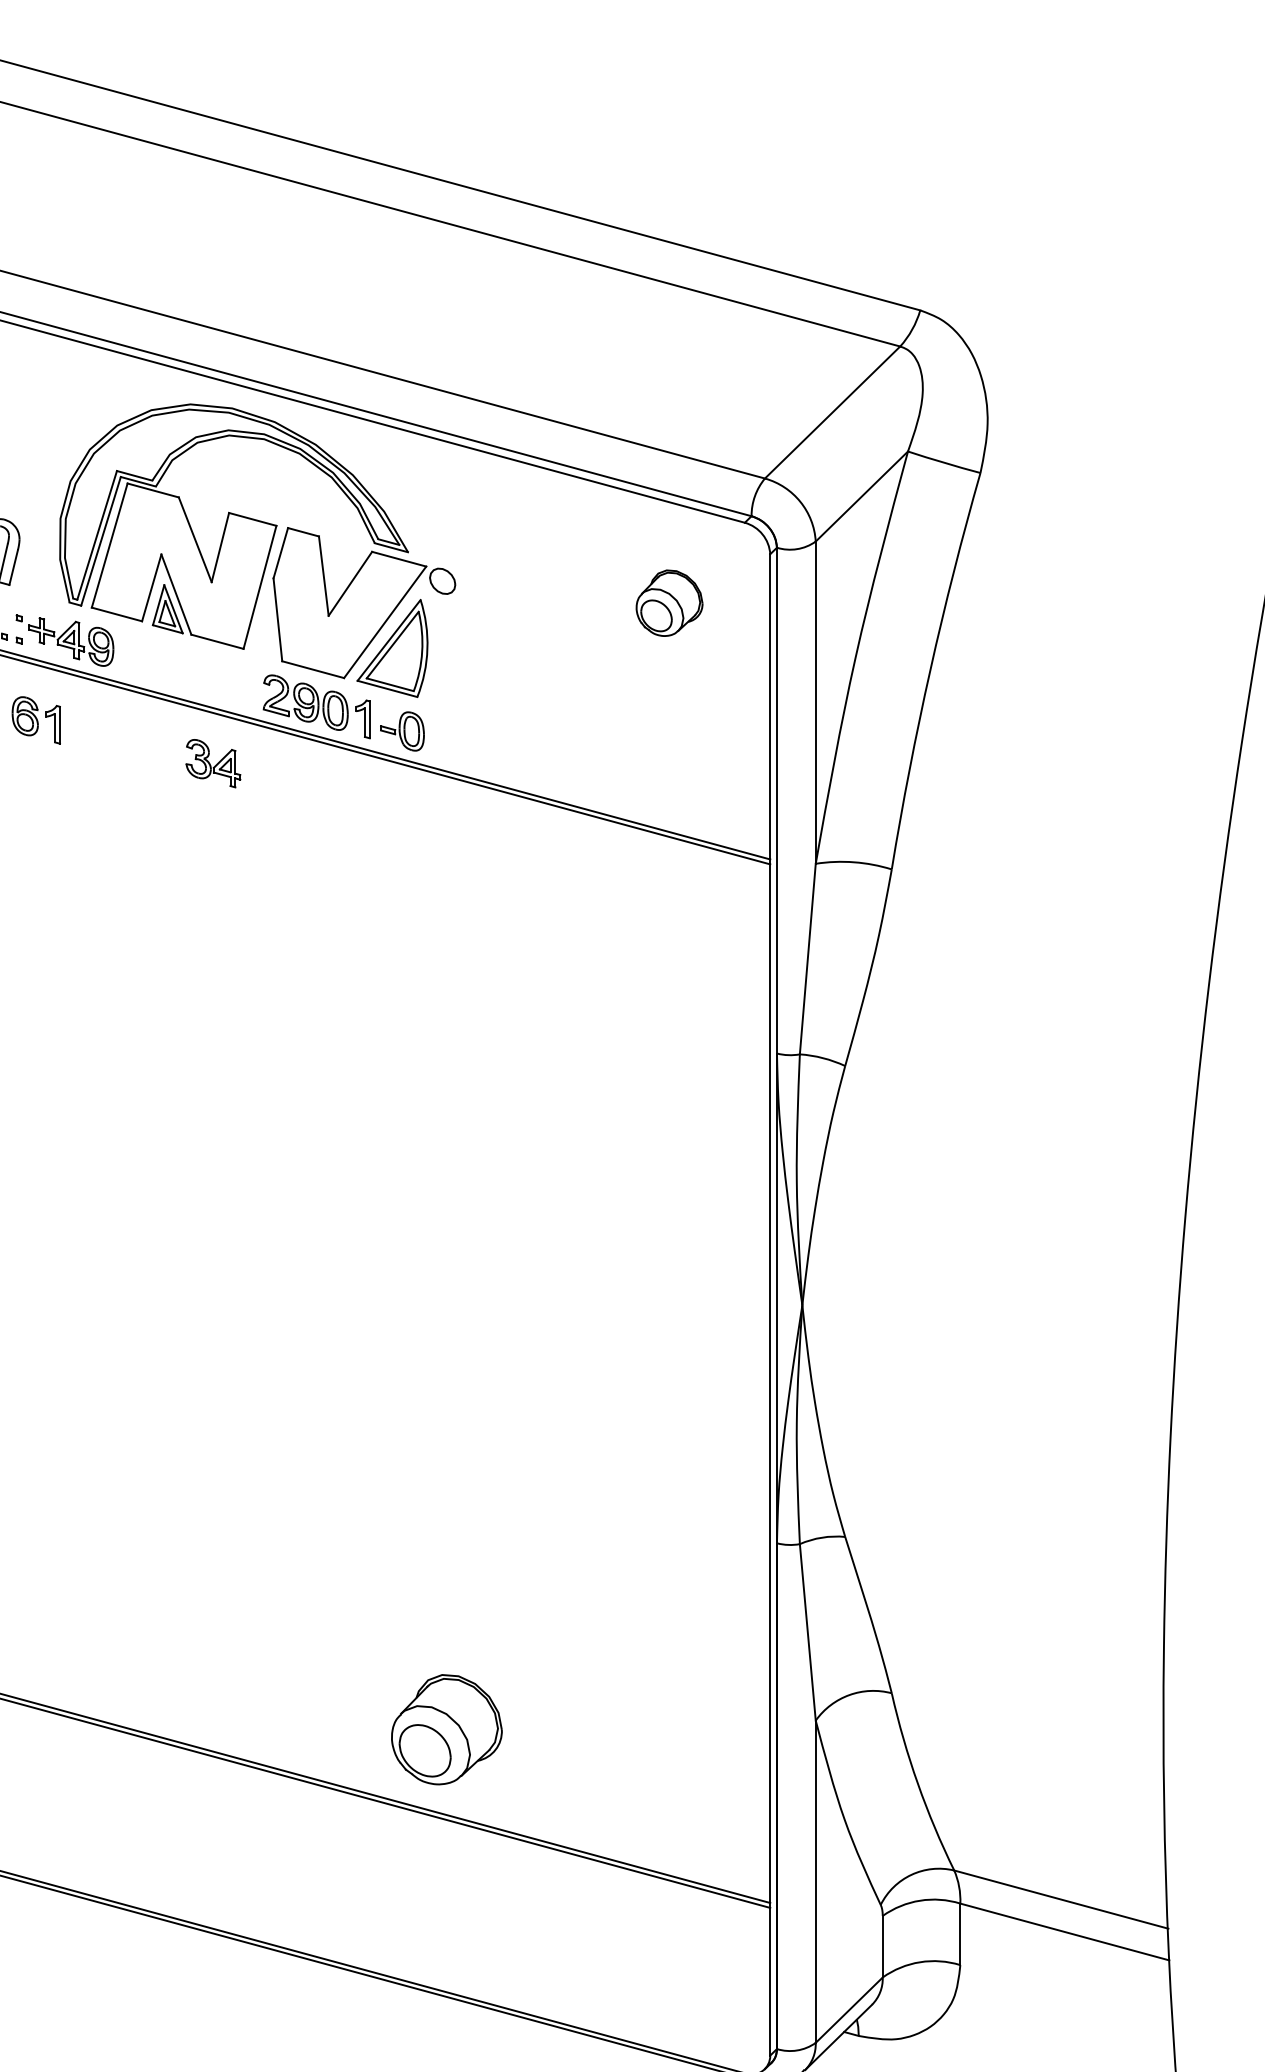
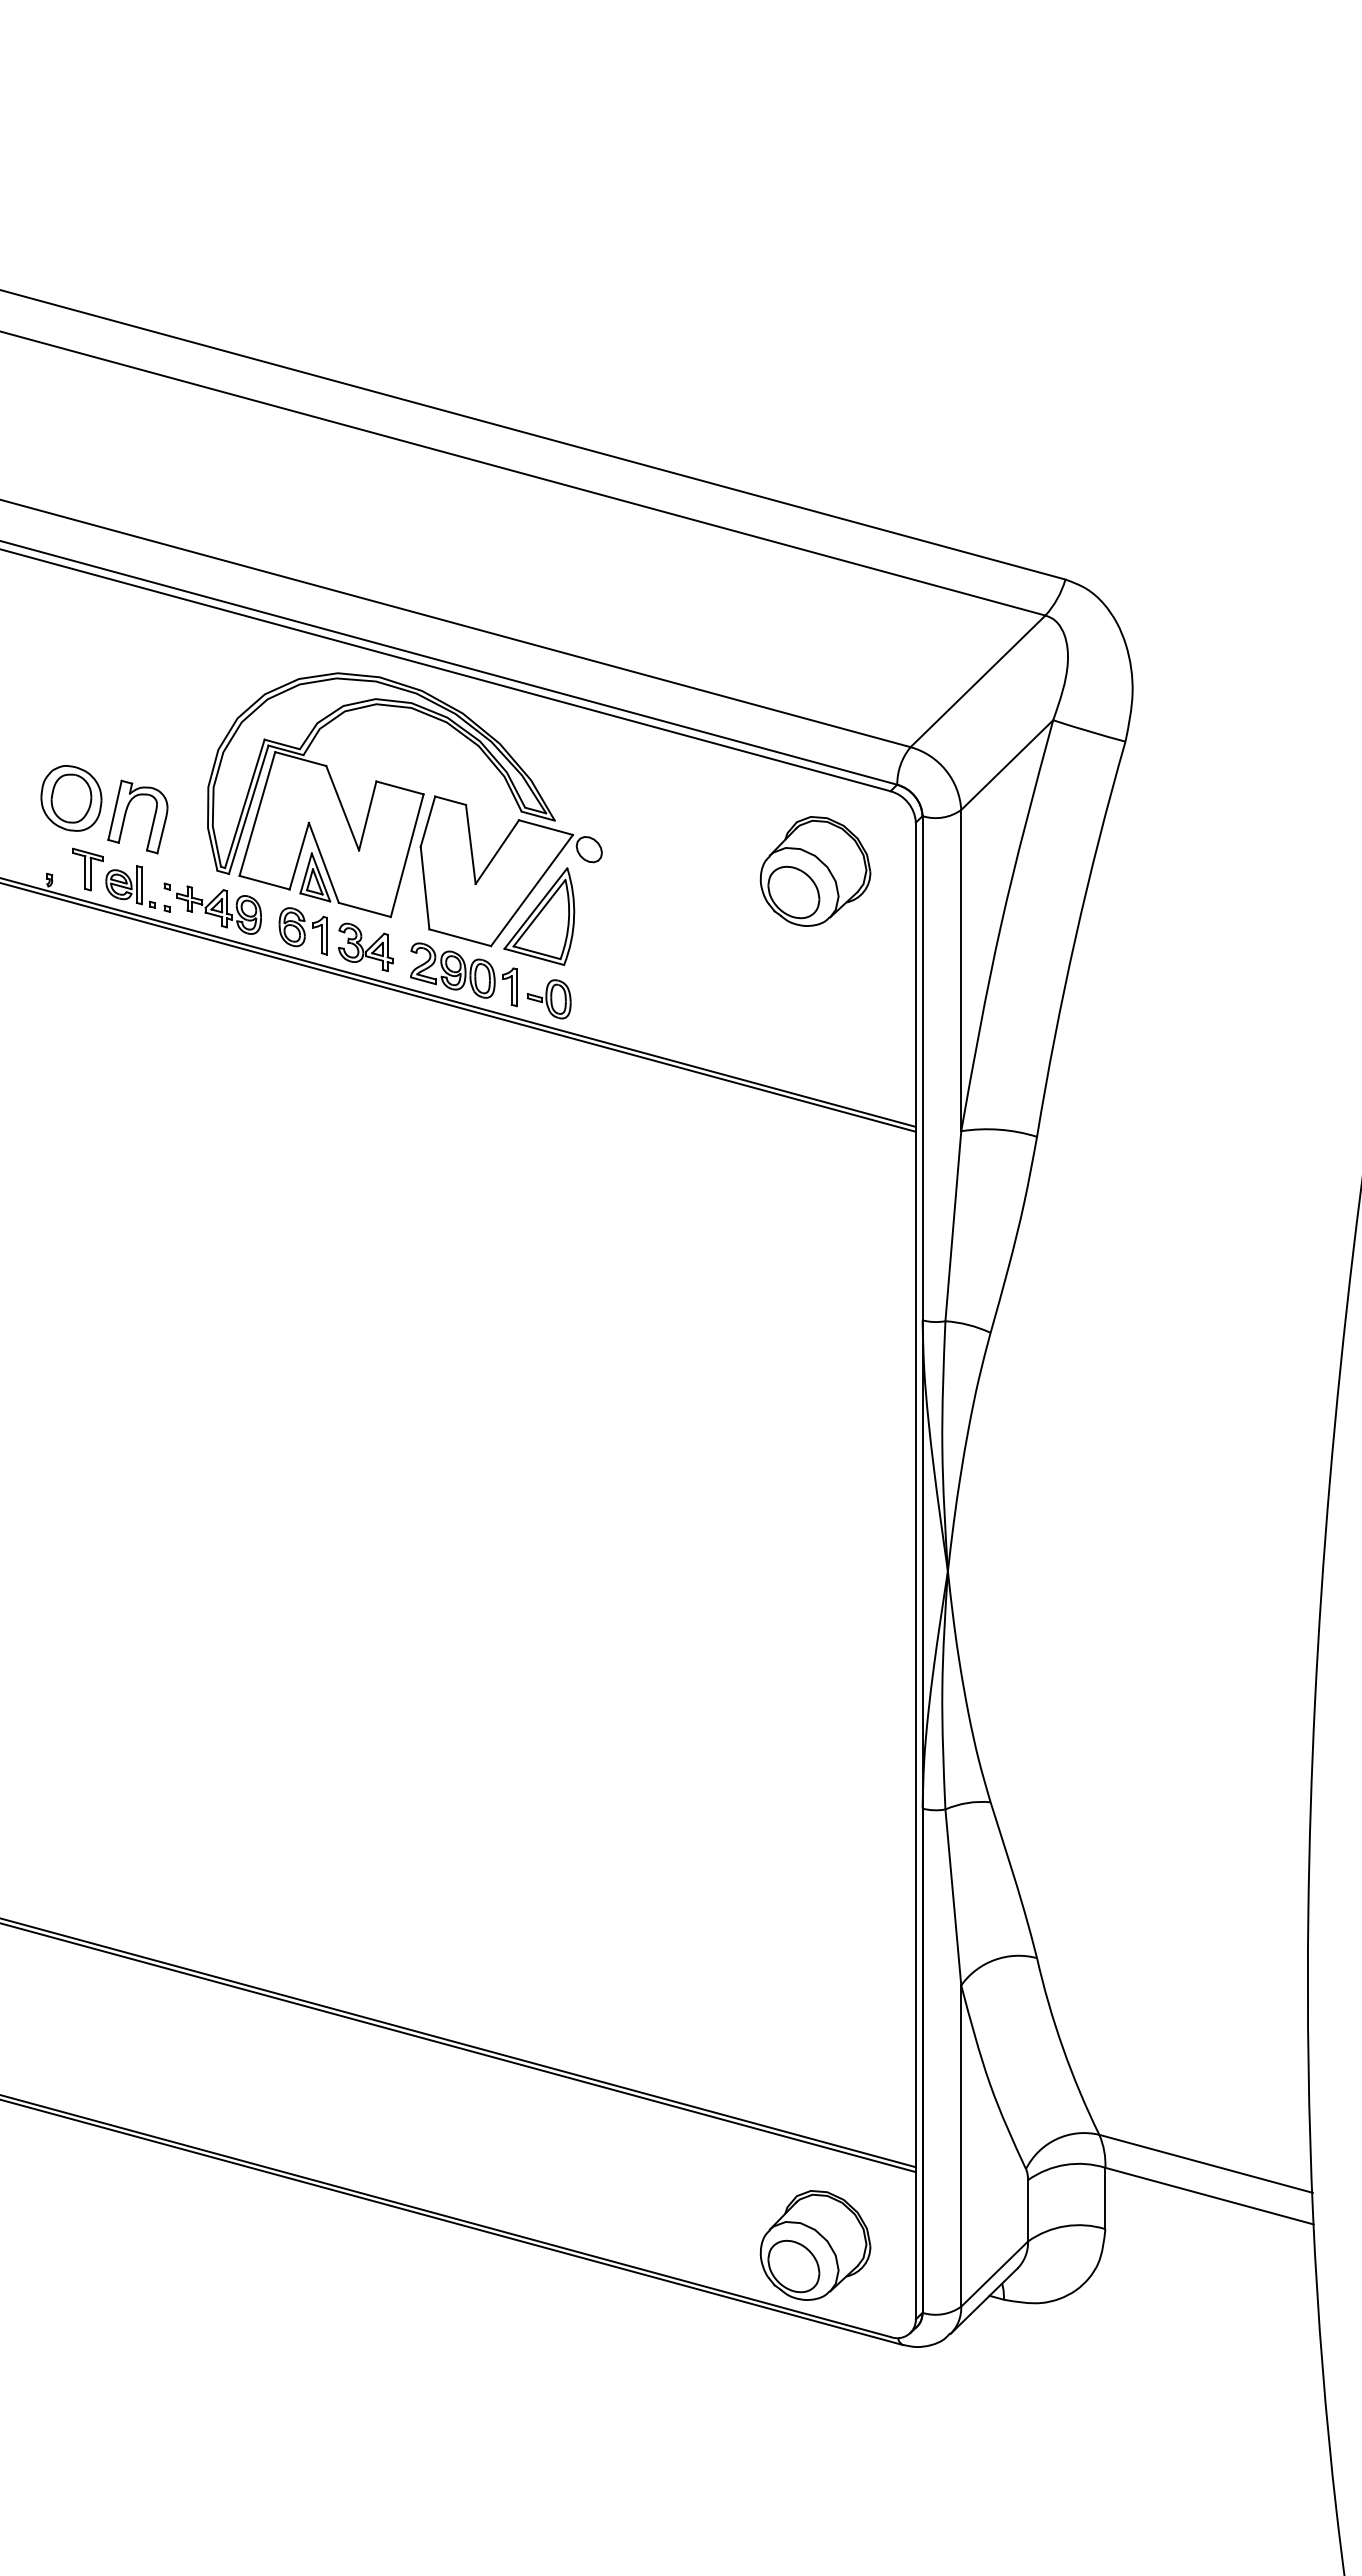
part: (669, 603) -> (815, 871), size x1.67
part: (35, 720) -> (302, 931), moved
part: (213, 762) -> (365, 946), moved
part: (446, 1729) -> (815, 2245), moved

